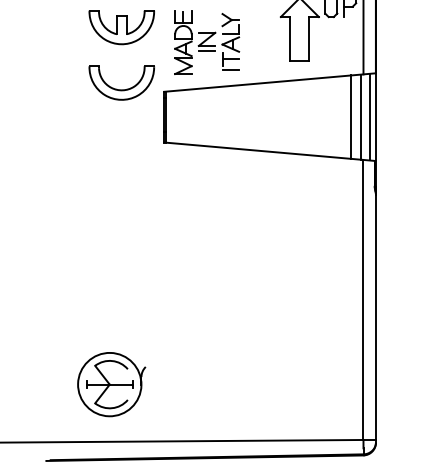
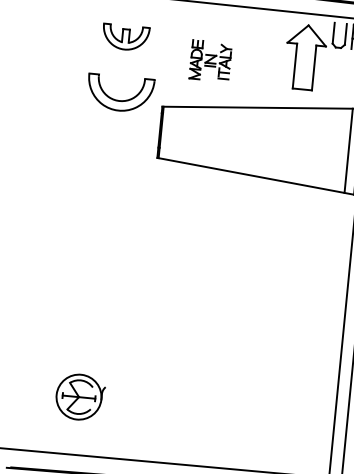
part: (121, 27) -> (125, 37), size x0.7
part: (207, 42) -> (210, 61), size x0.6
part: (111, 384) -> (80, 397), size x0.7

